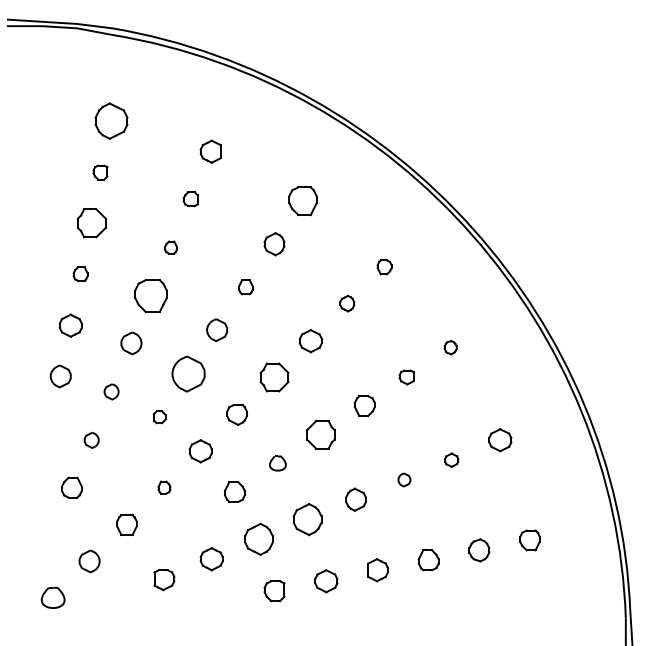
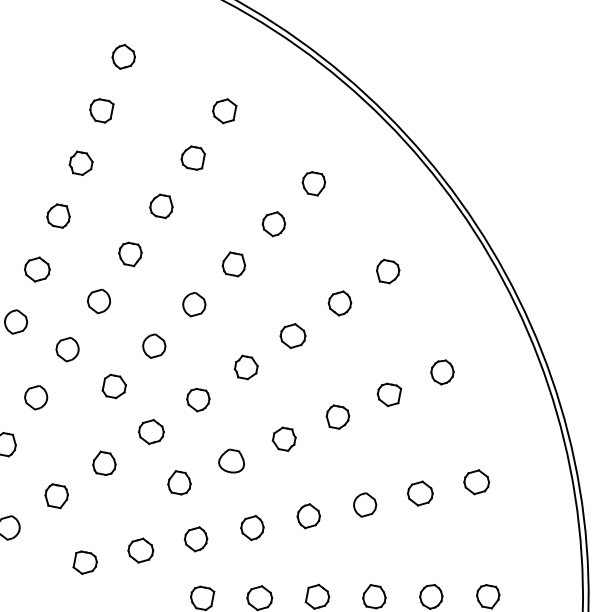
part: (111, 120) -> (123, 56), size x0.62
part: (100, 172) -> (101, 110), size x1.43
part: (190, 198) -> (192, 157), size x1.43
part: (303, 201) -> (314, 183), size x0.71
part: (91, 223) -> (80, 163), size x0.71
part: (170, 247) -> (161, 205), size x1.67
part: (384, 267) -> (387, 271), size x1.43
part: (80, 273) -> (58, 215), size x1.43
part: (245, 287) -> (233, 264), size x1.43
part: (151, 295) -> (130, 253), size x0.62
part: (347, 303) -> (340, 303), size x1.43
part: (450, 347) -> (442, 371), size x1.67
part: (188, 374) -> (154, 346), size x0.62
part: (274, 377) -> (246, 367), size x0.71
part: (406, 377) -> (388, 395), size x1.43
part: (111, 391) -> (67, 348), size x1.43
part: (159, 417) -> (113, 386), size x1.67
part: (320, 434) -> (284, 438), size x0.71
part: (91, 440) -> (35, 397), size x1.43
part: (451, 460) -> (419, 493), size x1.67
part: (277, 463) -> (231, 461), size x1.43
part: (404, 479) -> (365, 504), size x1.67
part: (164, 487) -> (104, 463), size x1.67
part: (307, 519) -> (252, 527), size x0.71
part: (259, 539) -> (196, 539), size x0.71

